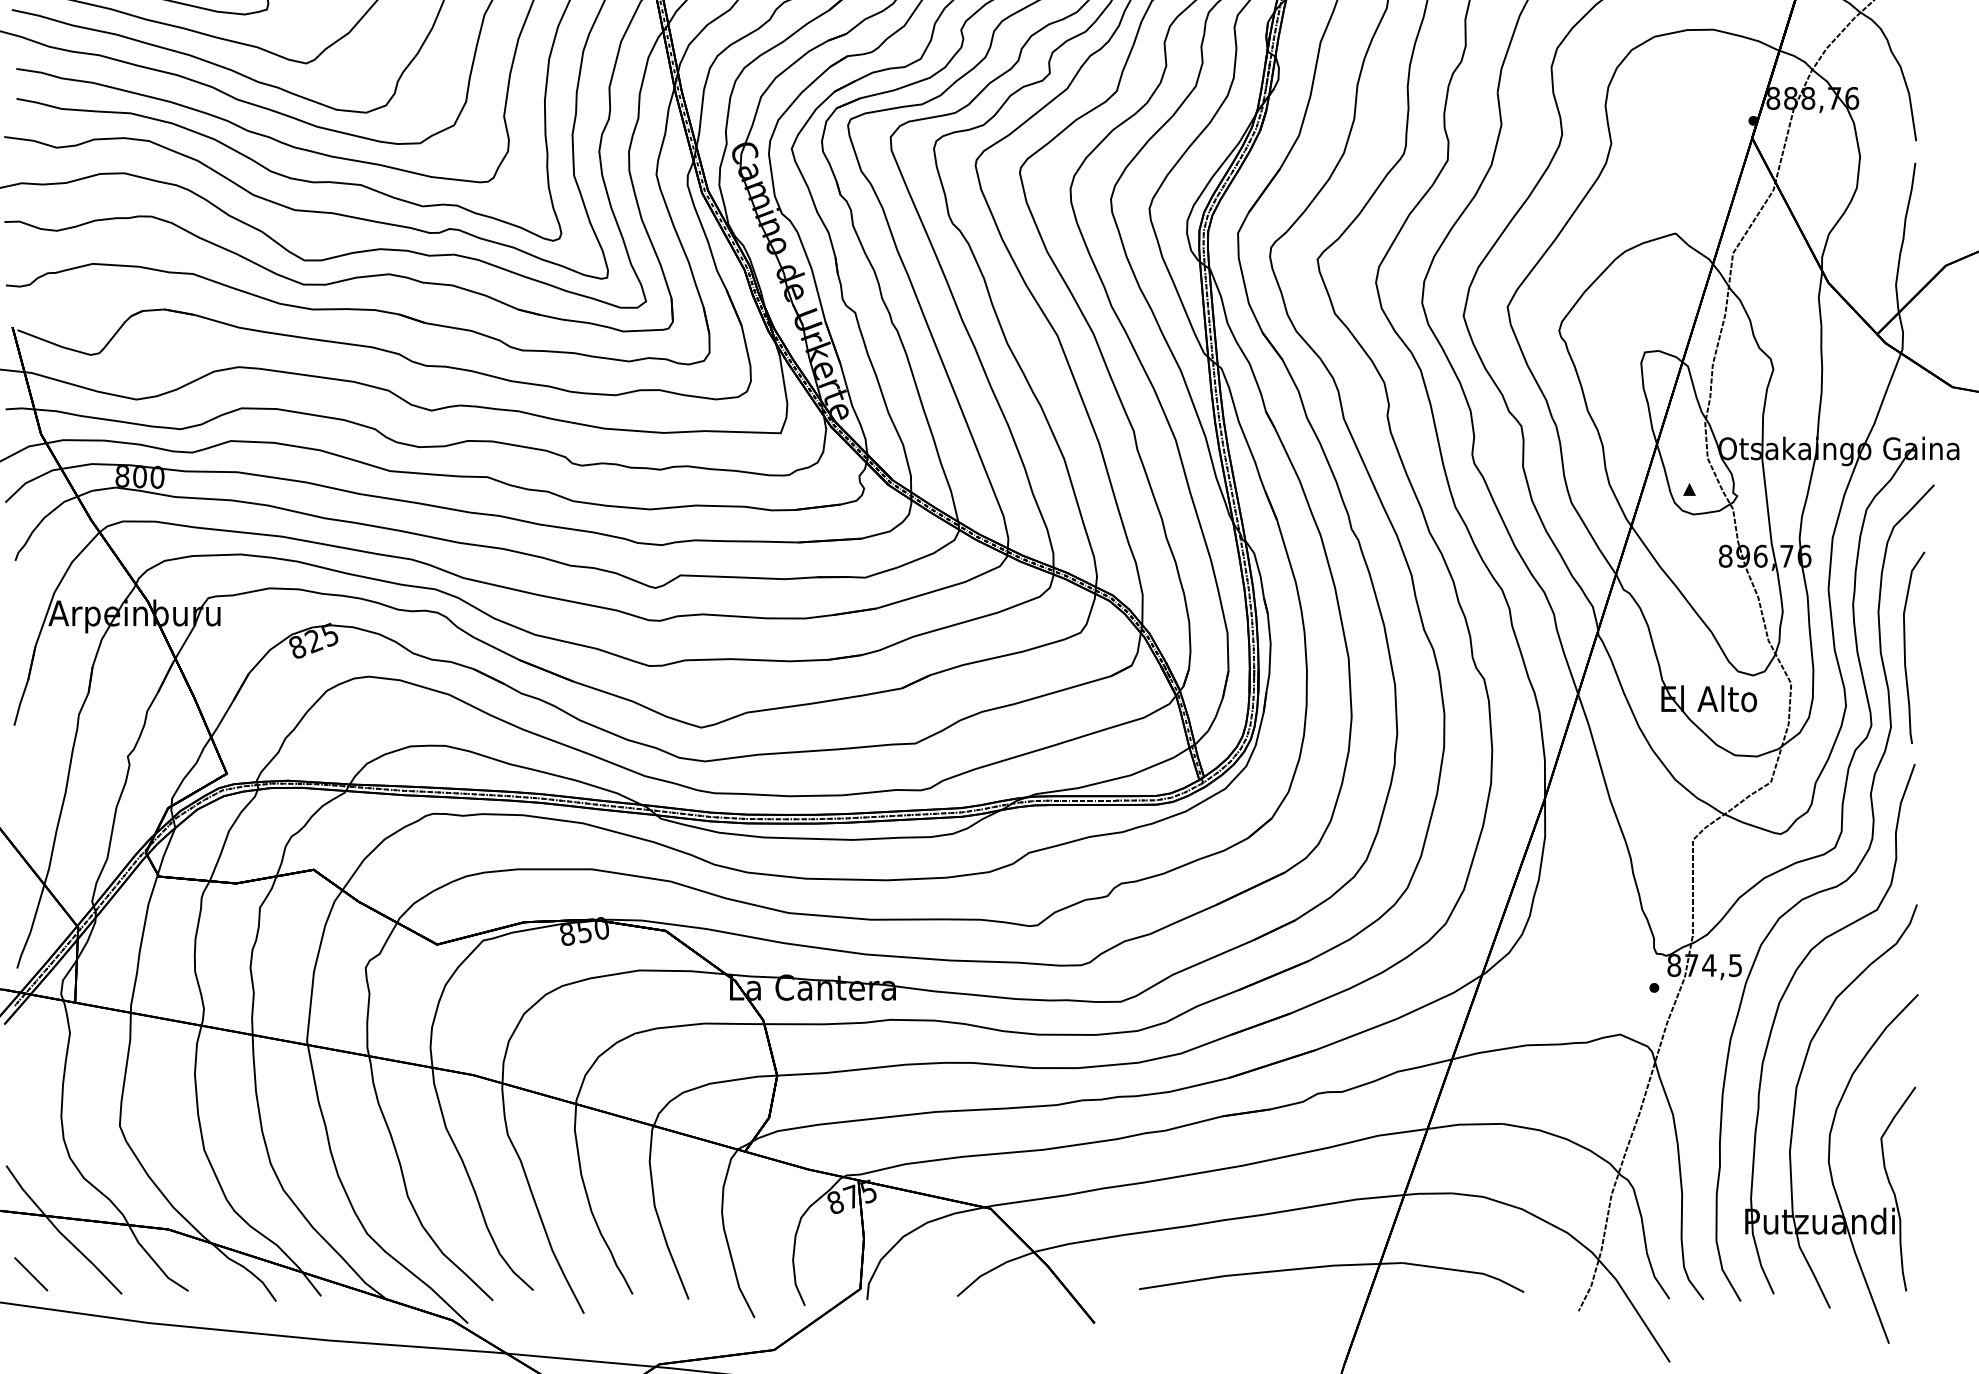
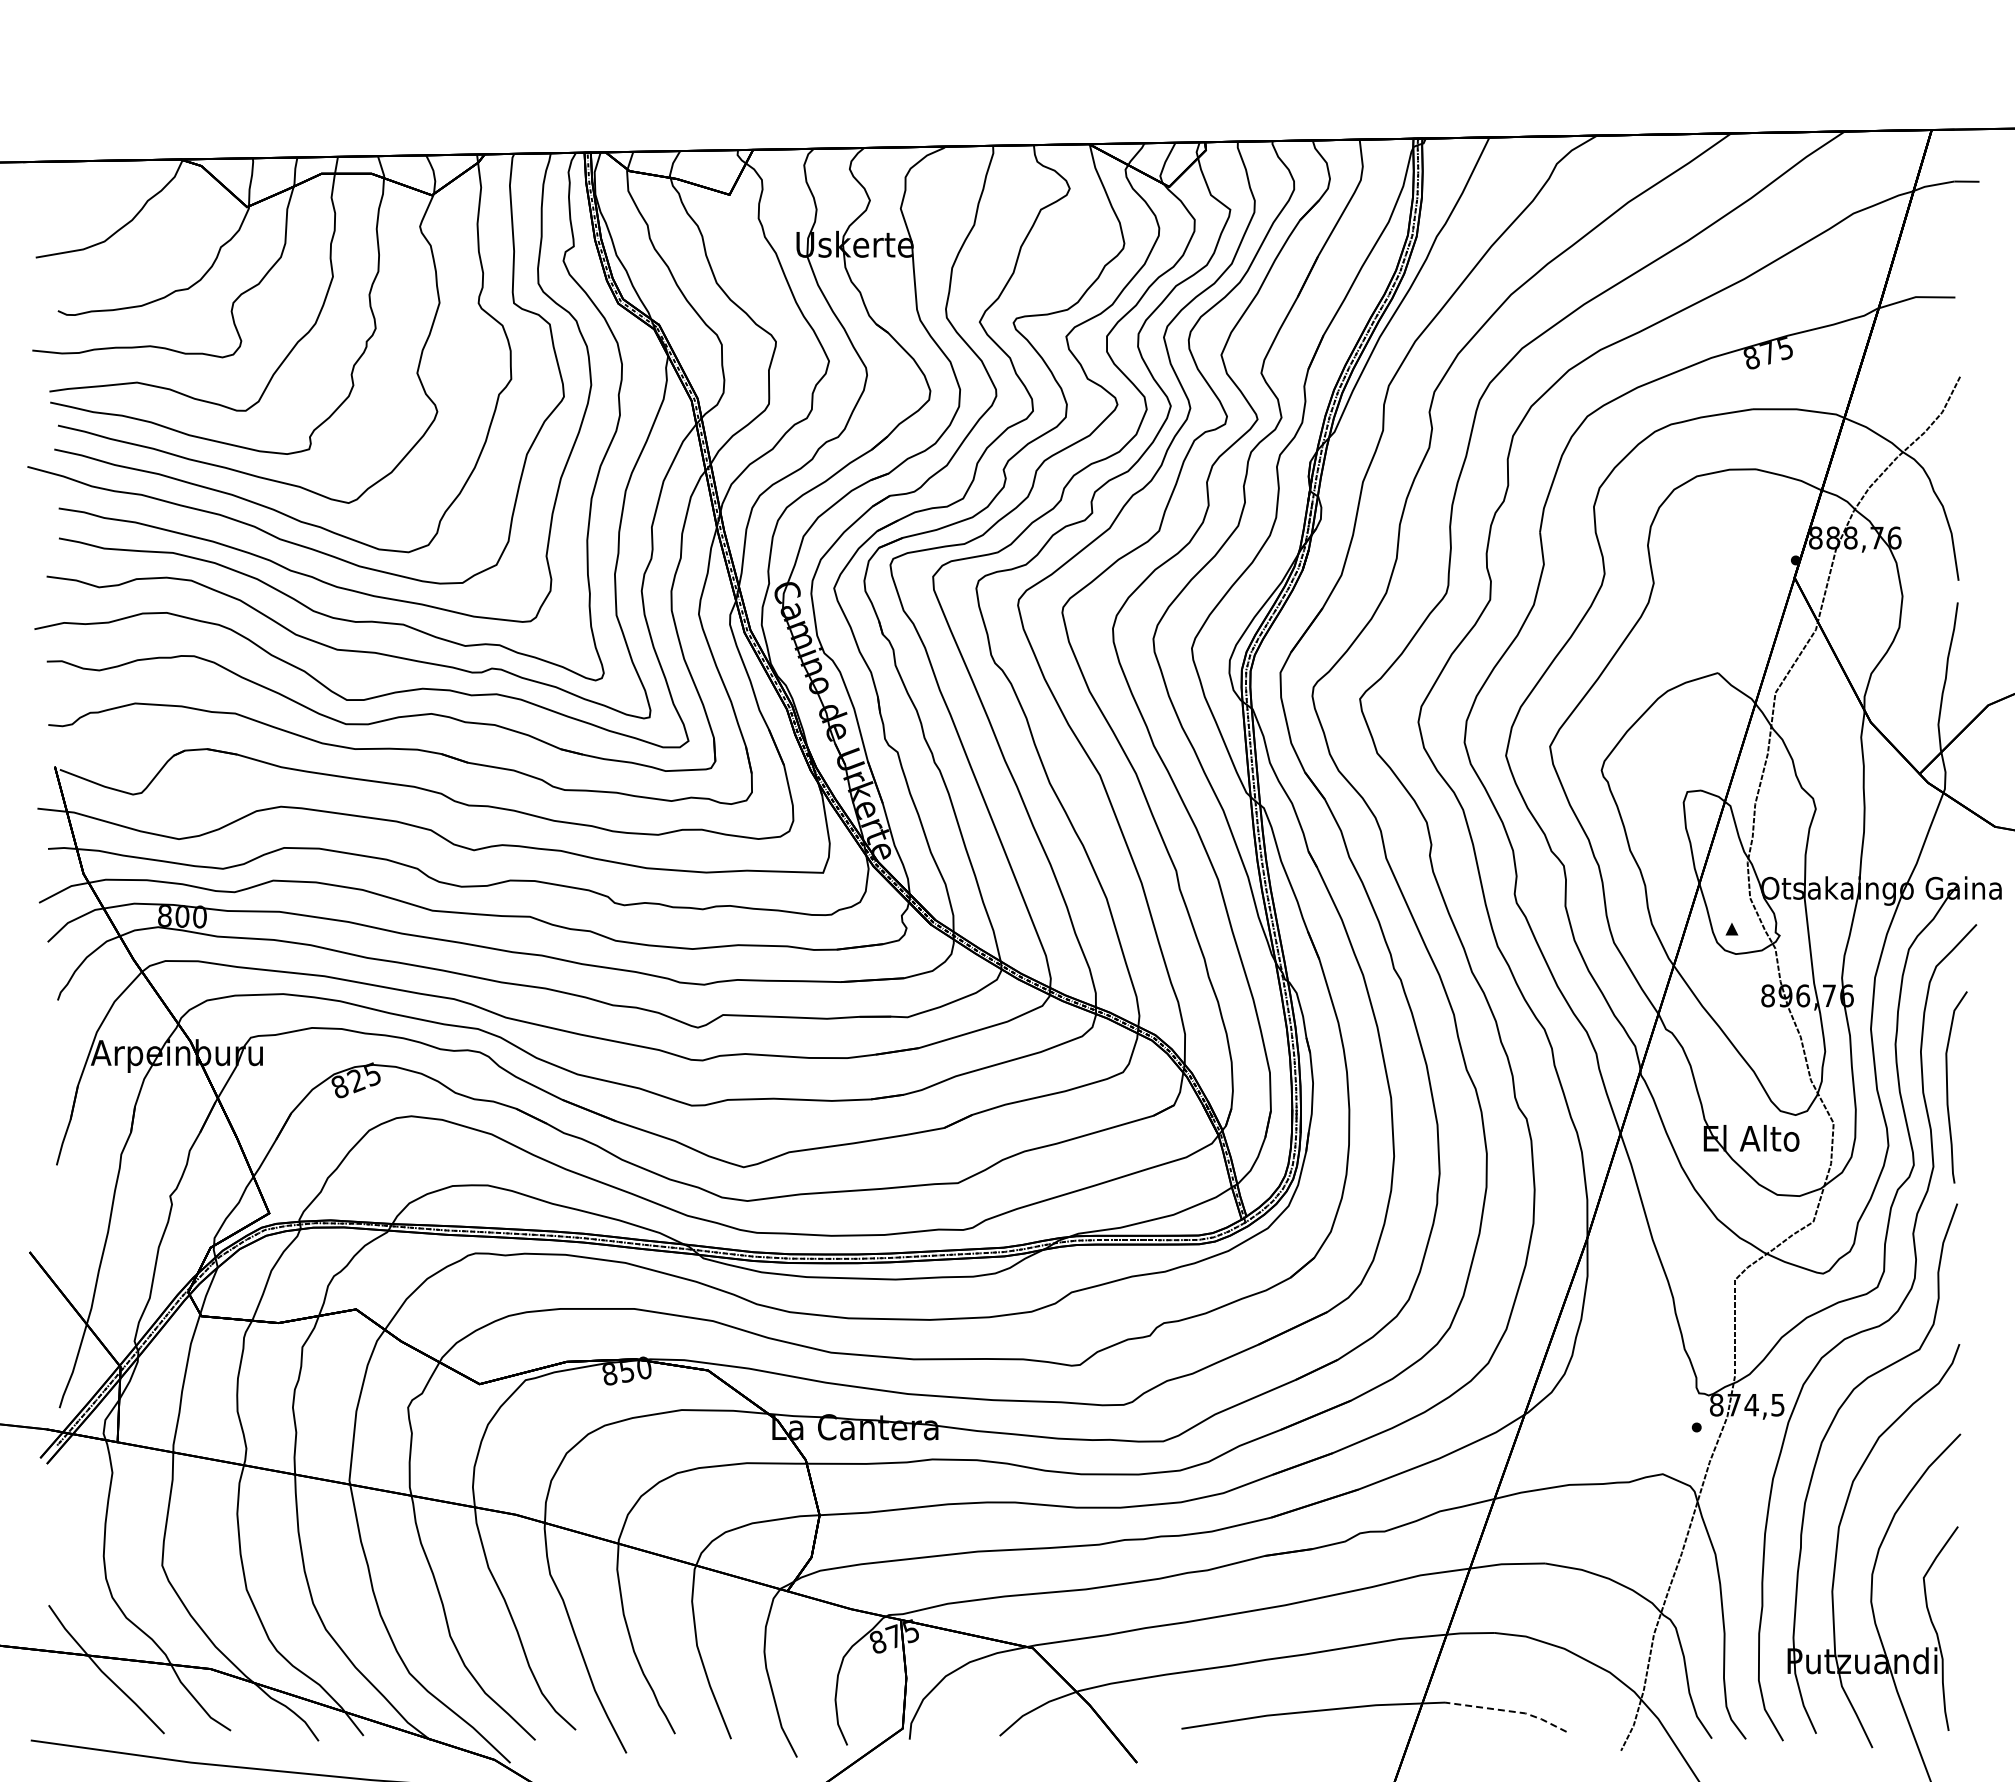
line: (1466, 1271) -> (1508, 1711), solid -> dashed
line: (31, 1273) -> (73, 1713), removed

